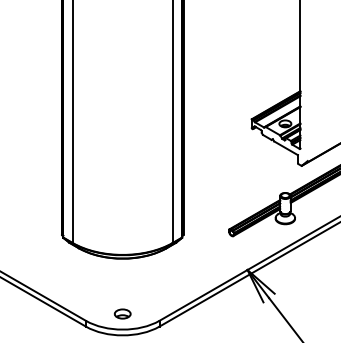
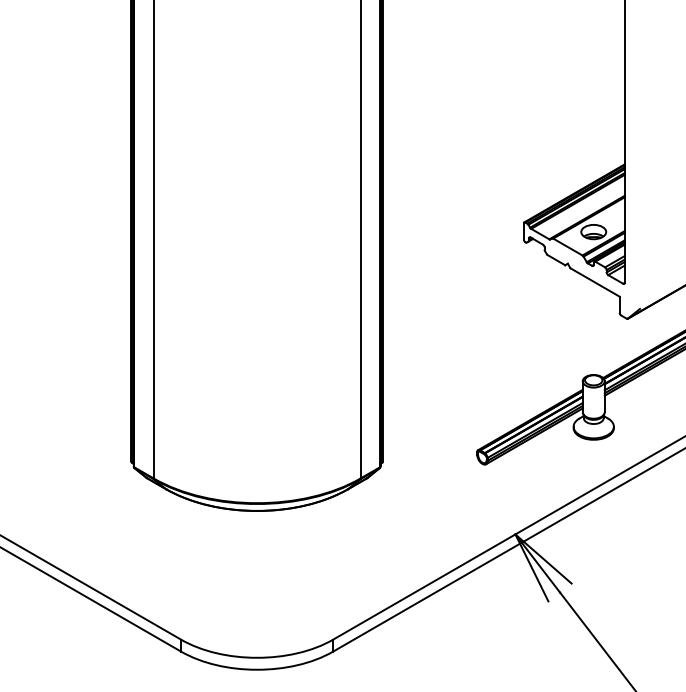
part: (122, 313) -> (256, 624), removed

